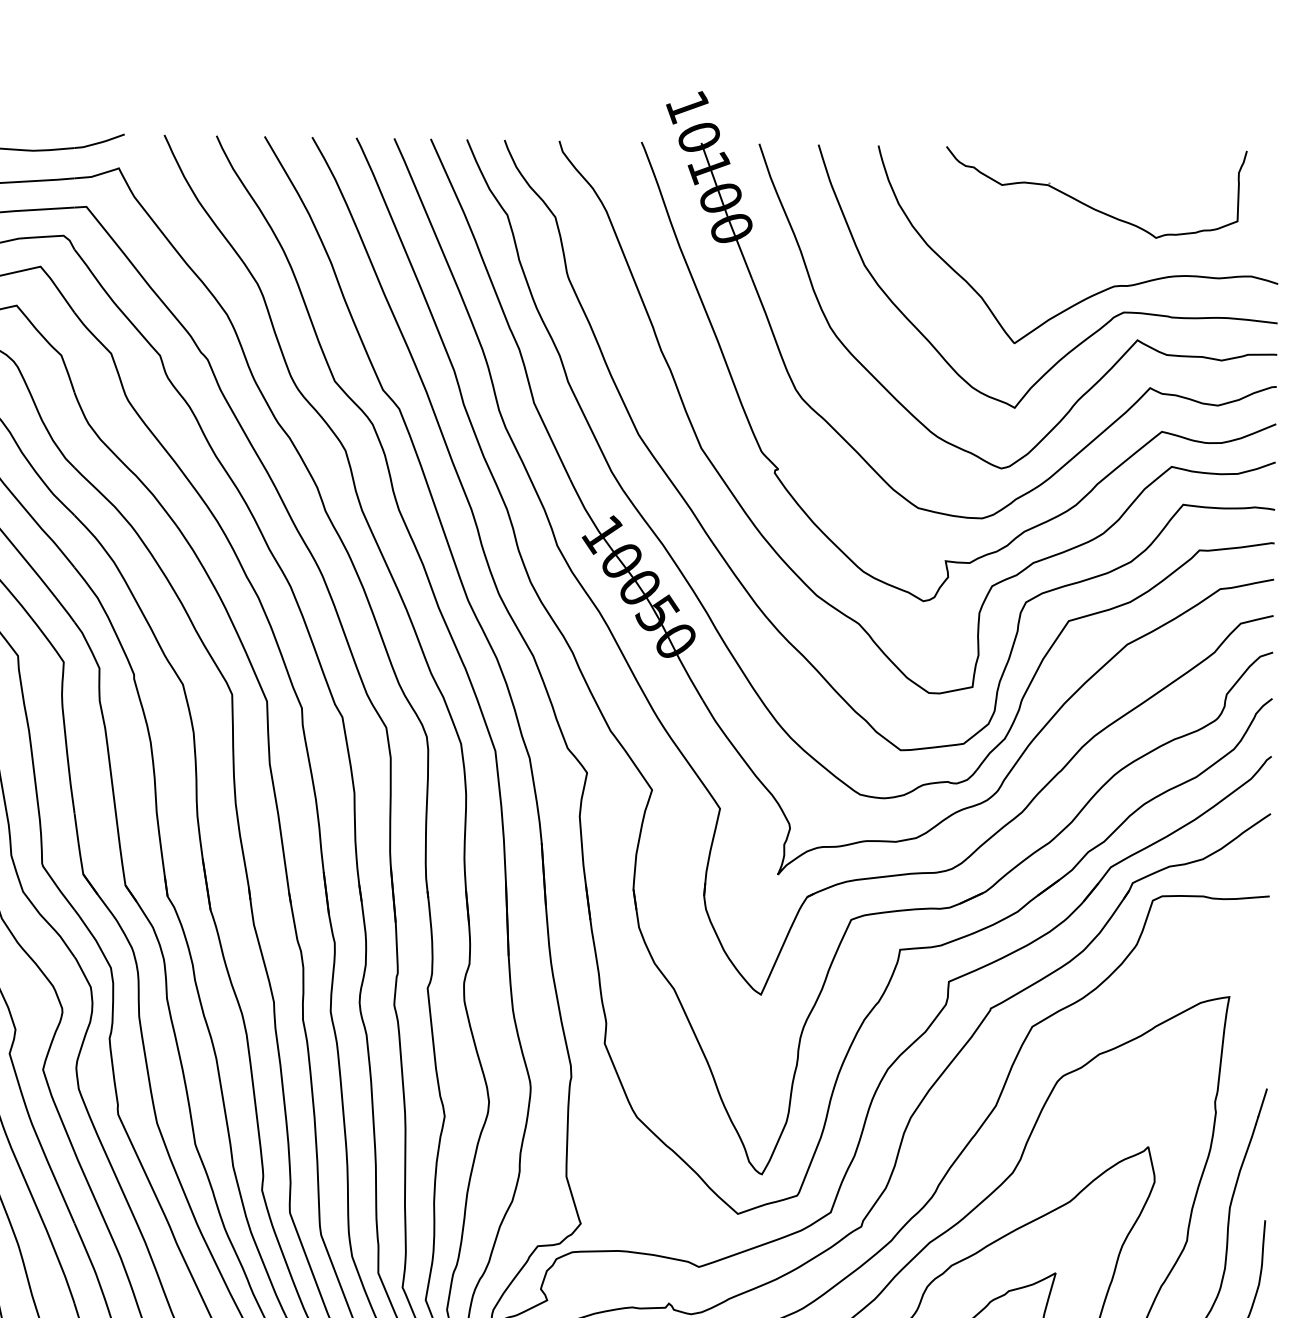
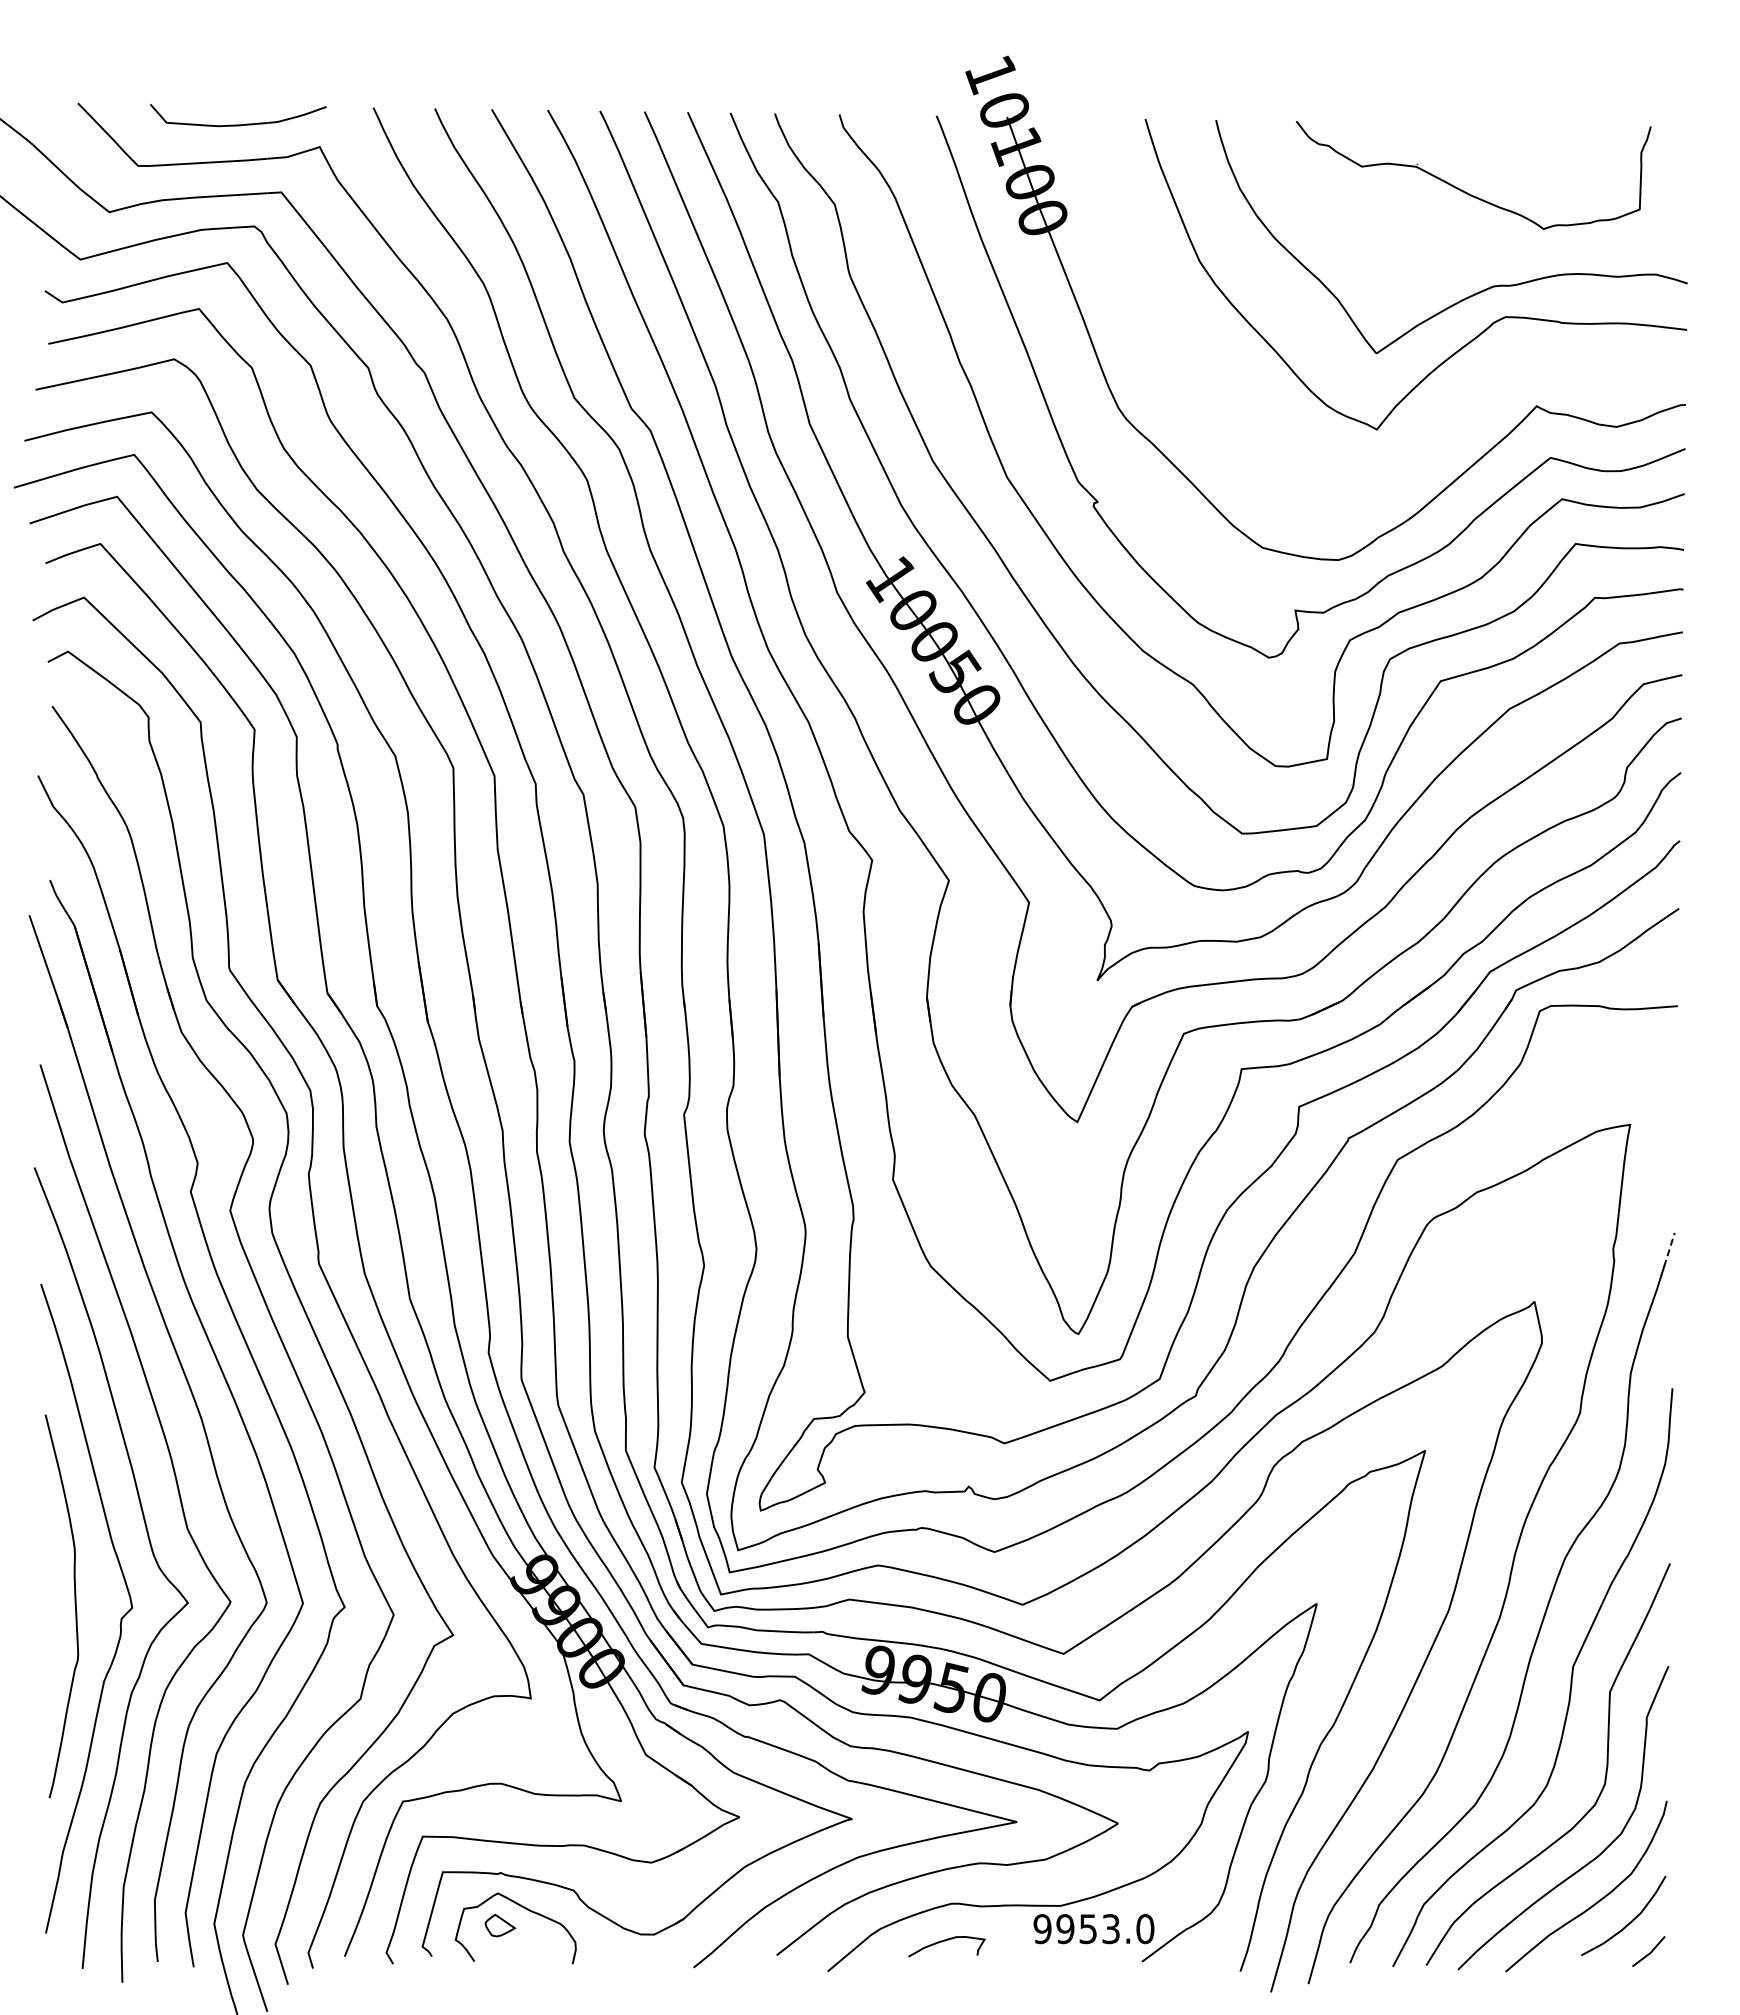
curve: (1094, 383) -> (1471, 400), removed
line: (1262, 1101) -> (1669, 1248), solid -> dashed

